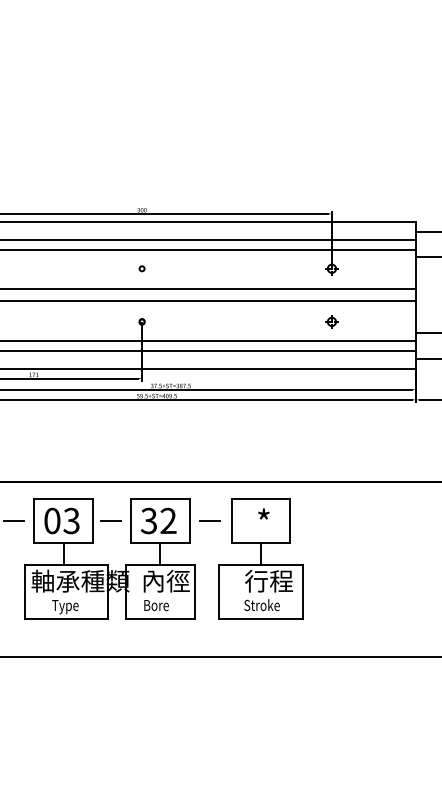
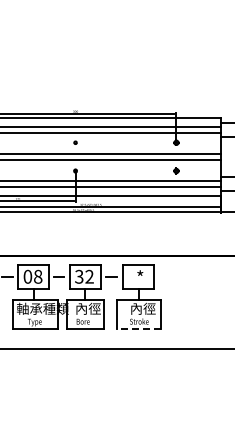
text: (72, 520) -> (38, 276), 03 -> 08
text: (268, 580) -> (142, 308), 行程 -> 內徑
line: (260, 618) -> (138, 328), solid -> dashed

